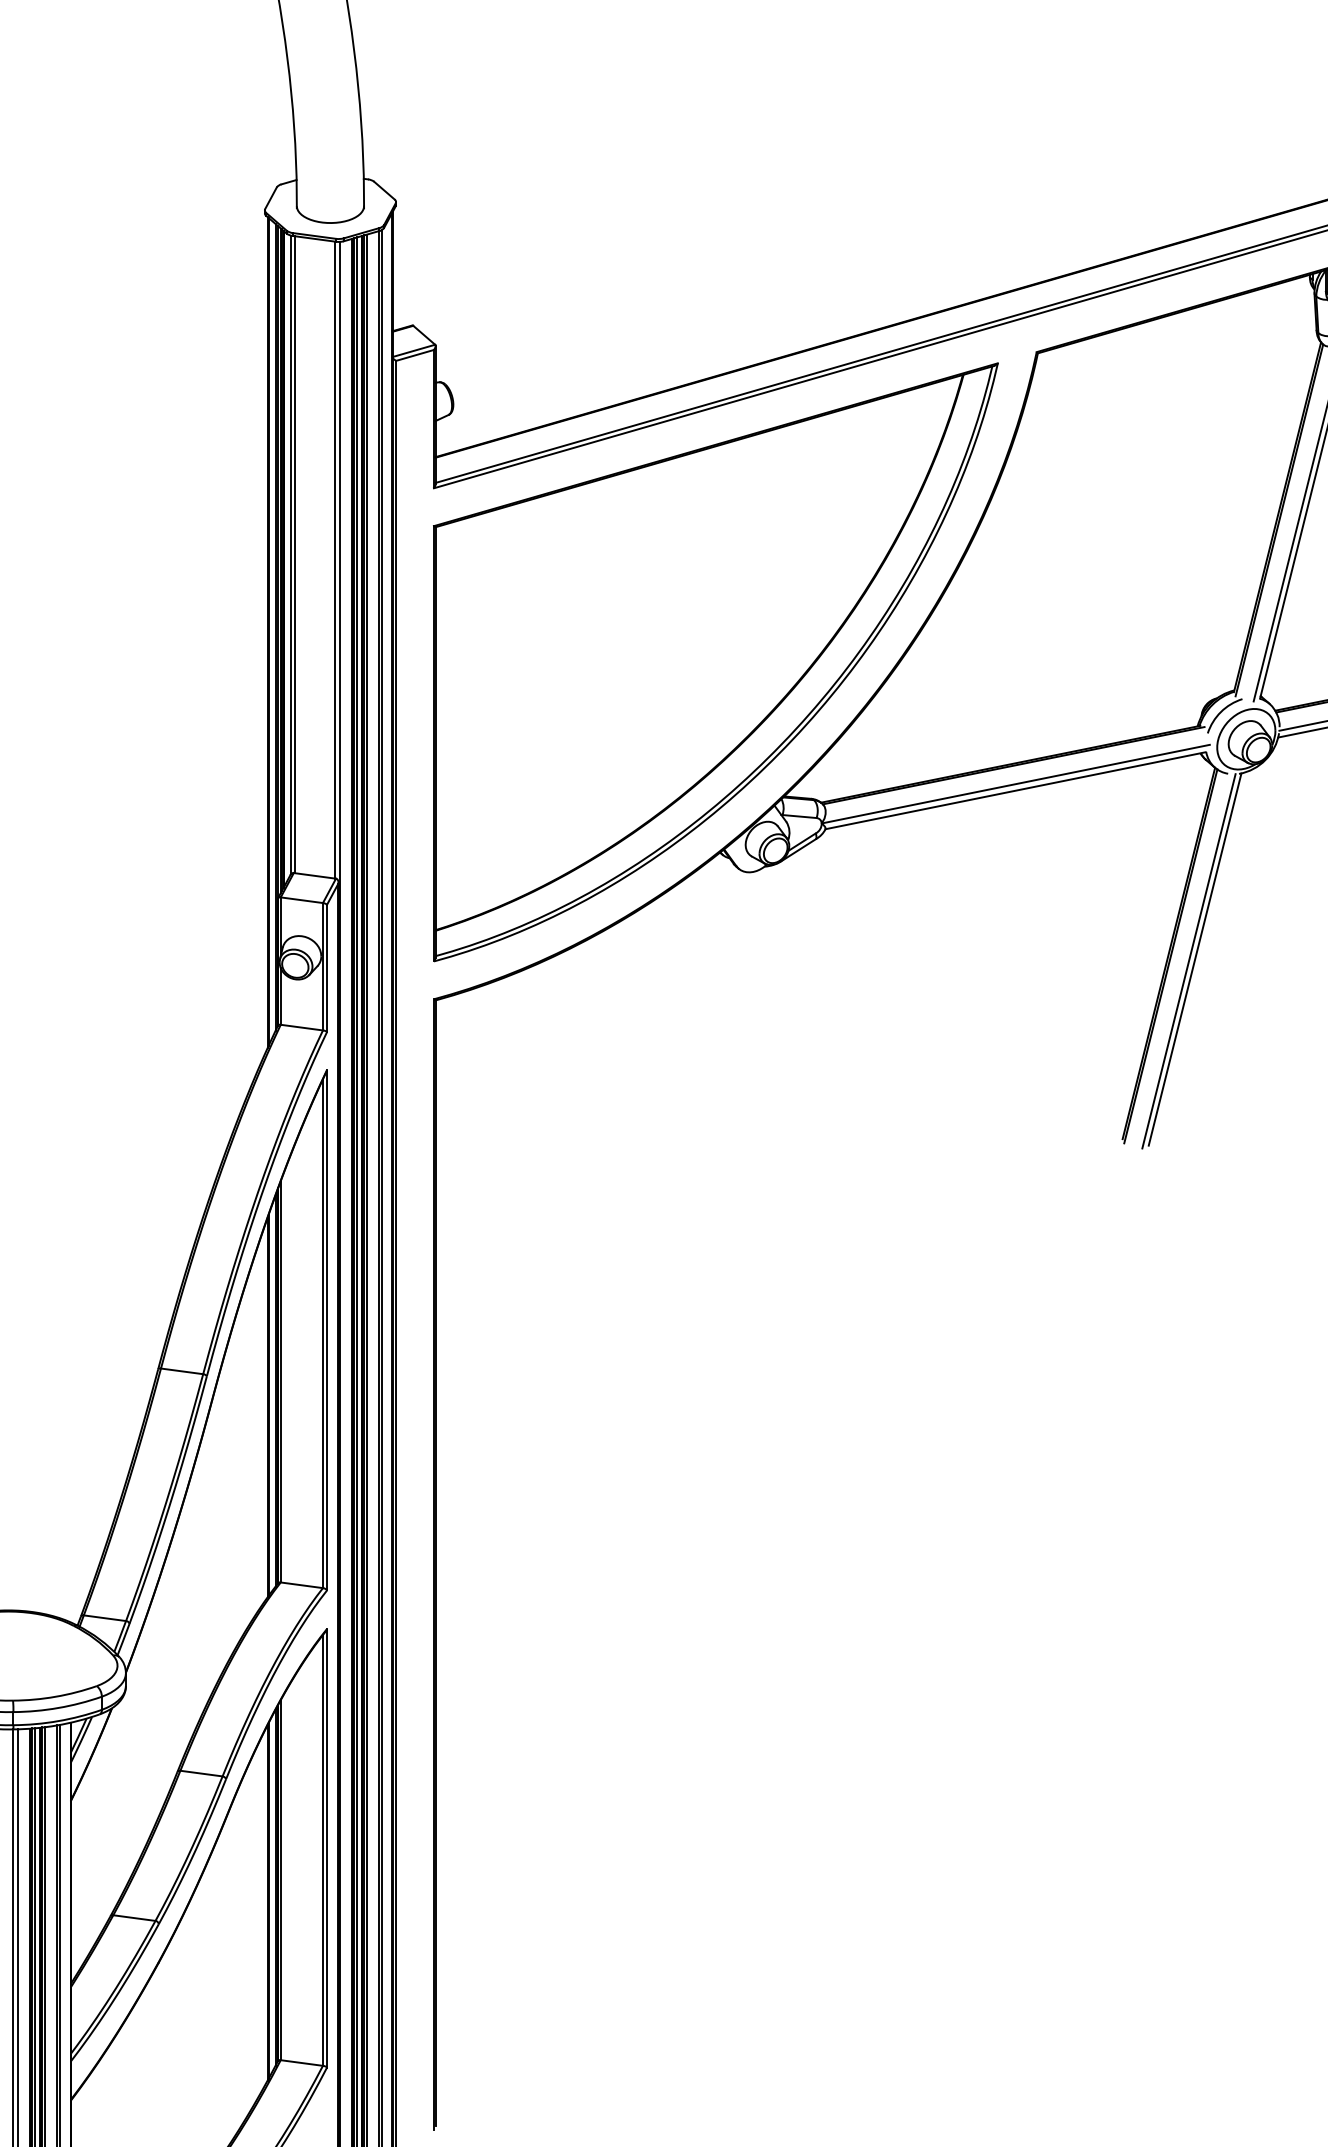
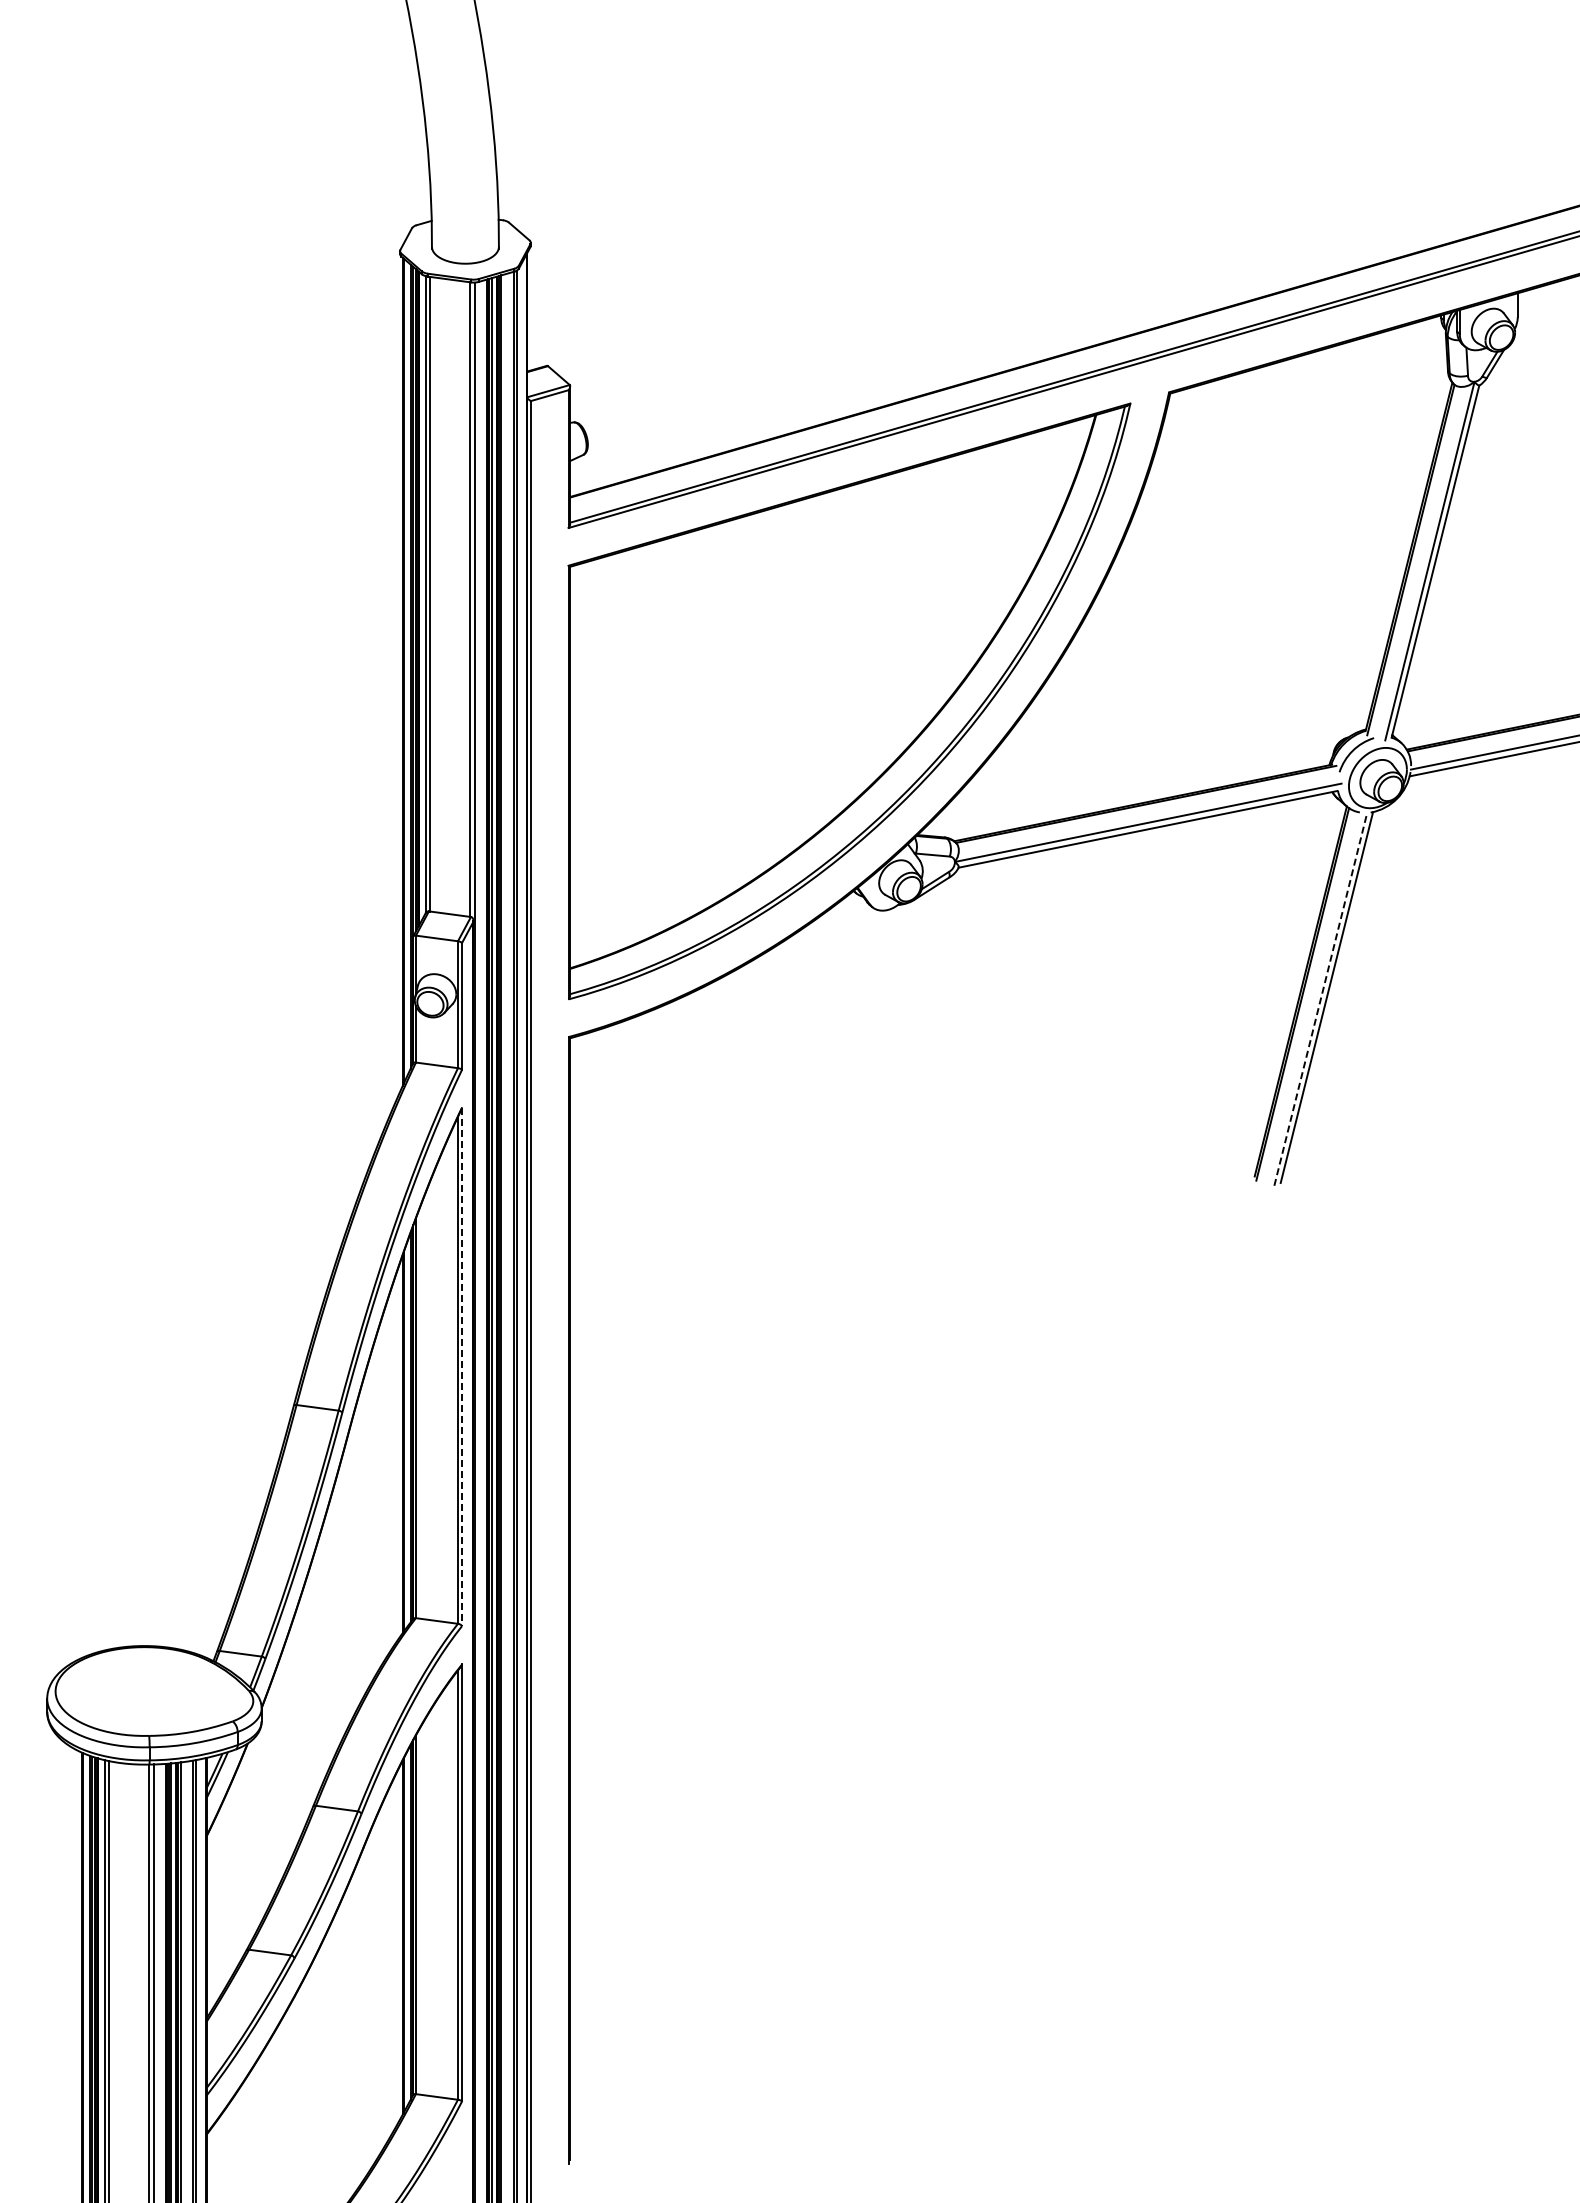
line: (1188, 960) -> (1320, 998), solid -> dashed
line: (327, 1330) -> (462, 1367), solid -> dashed

